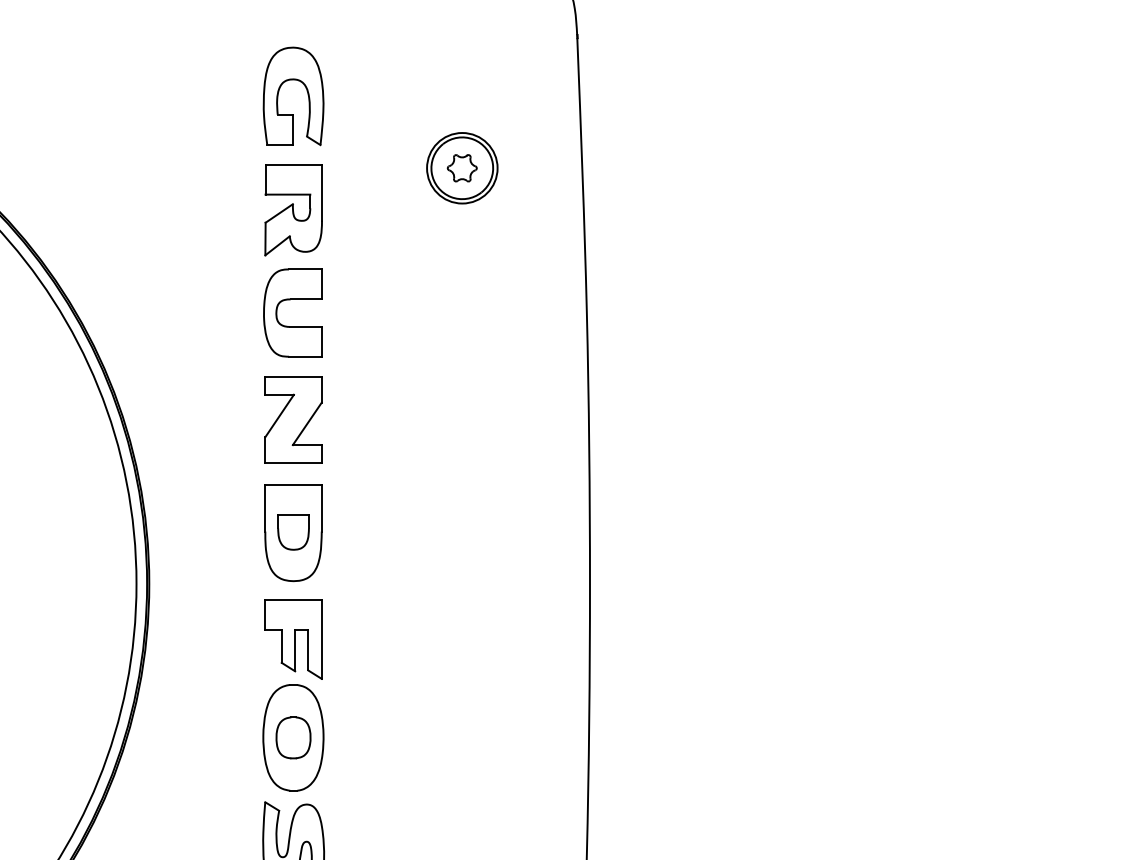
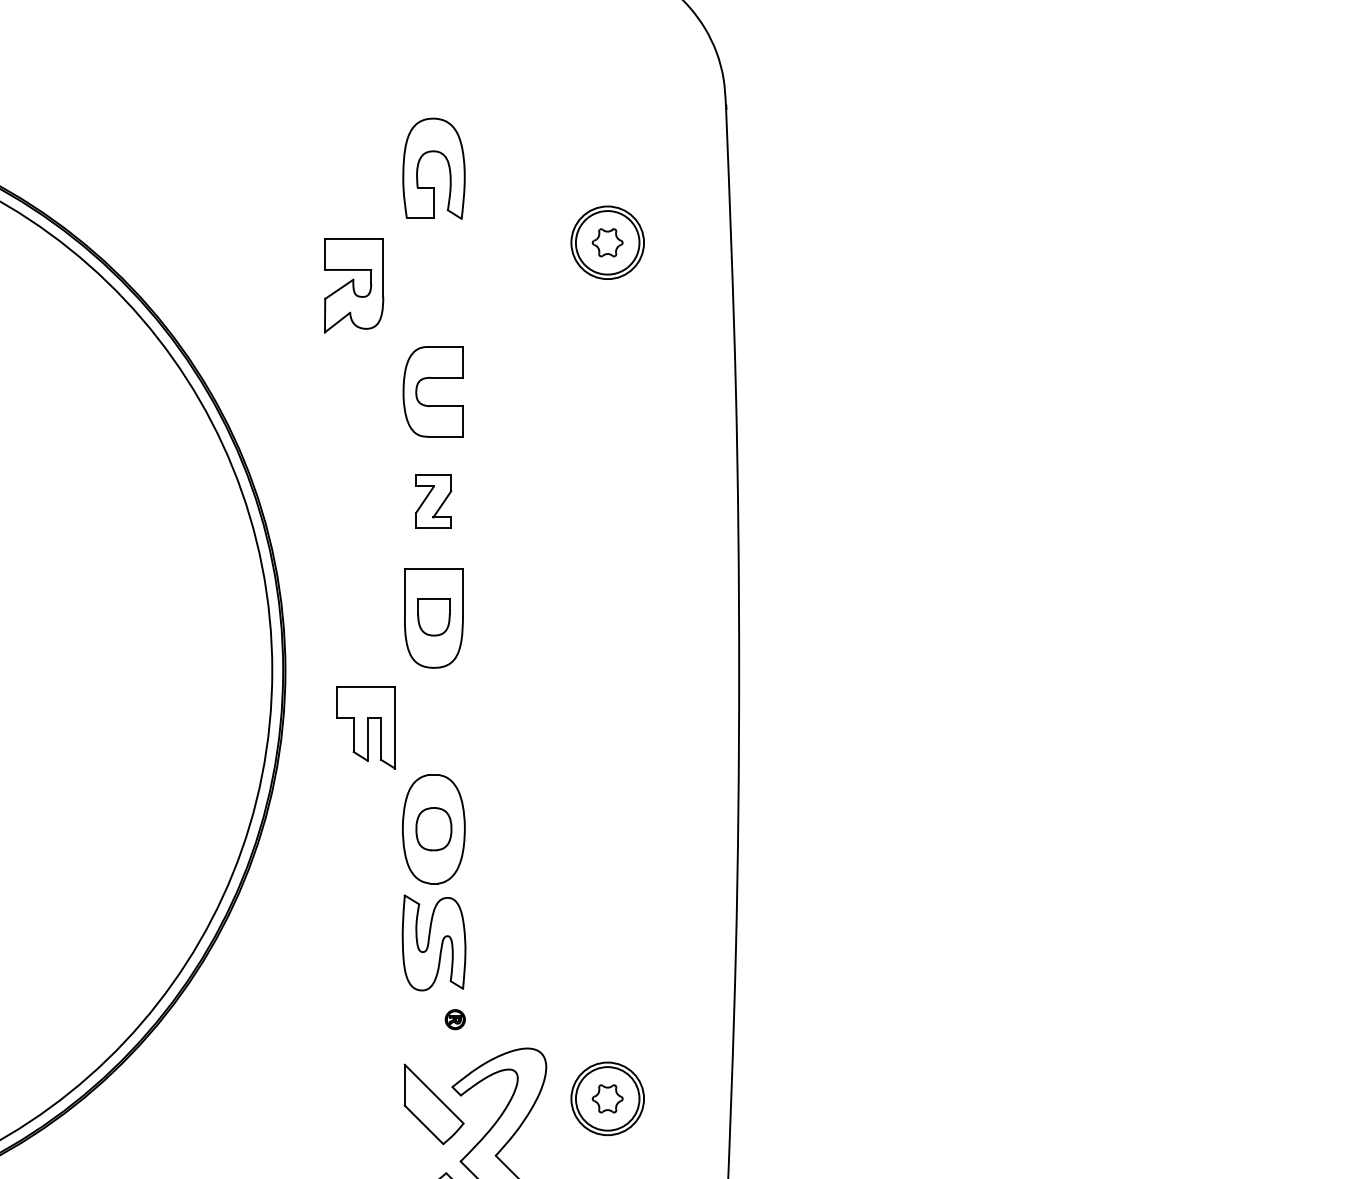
part: (293, 209) -> (353, 285), moved
part: (293, 419) -> (433, 501), size x0.6
part: (294, 639) -> (366, 727), moved

